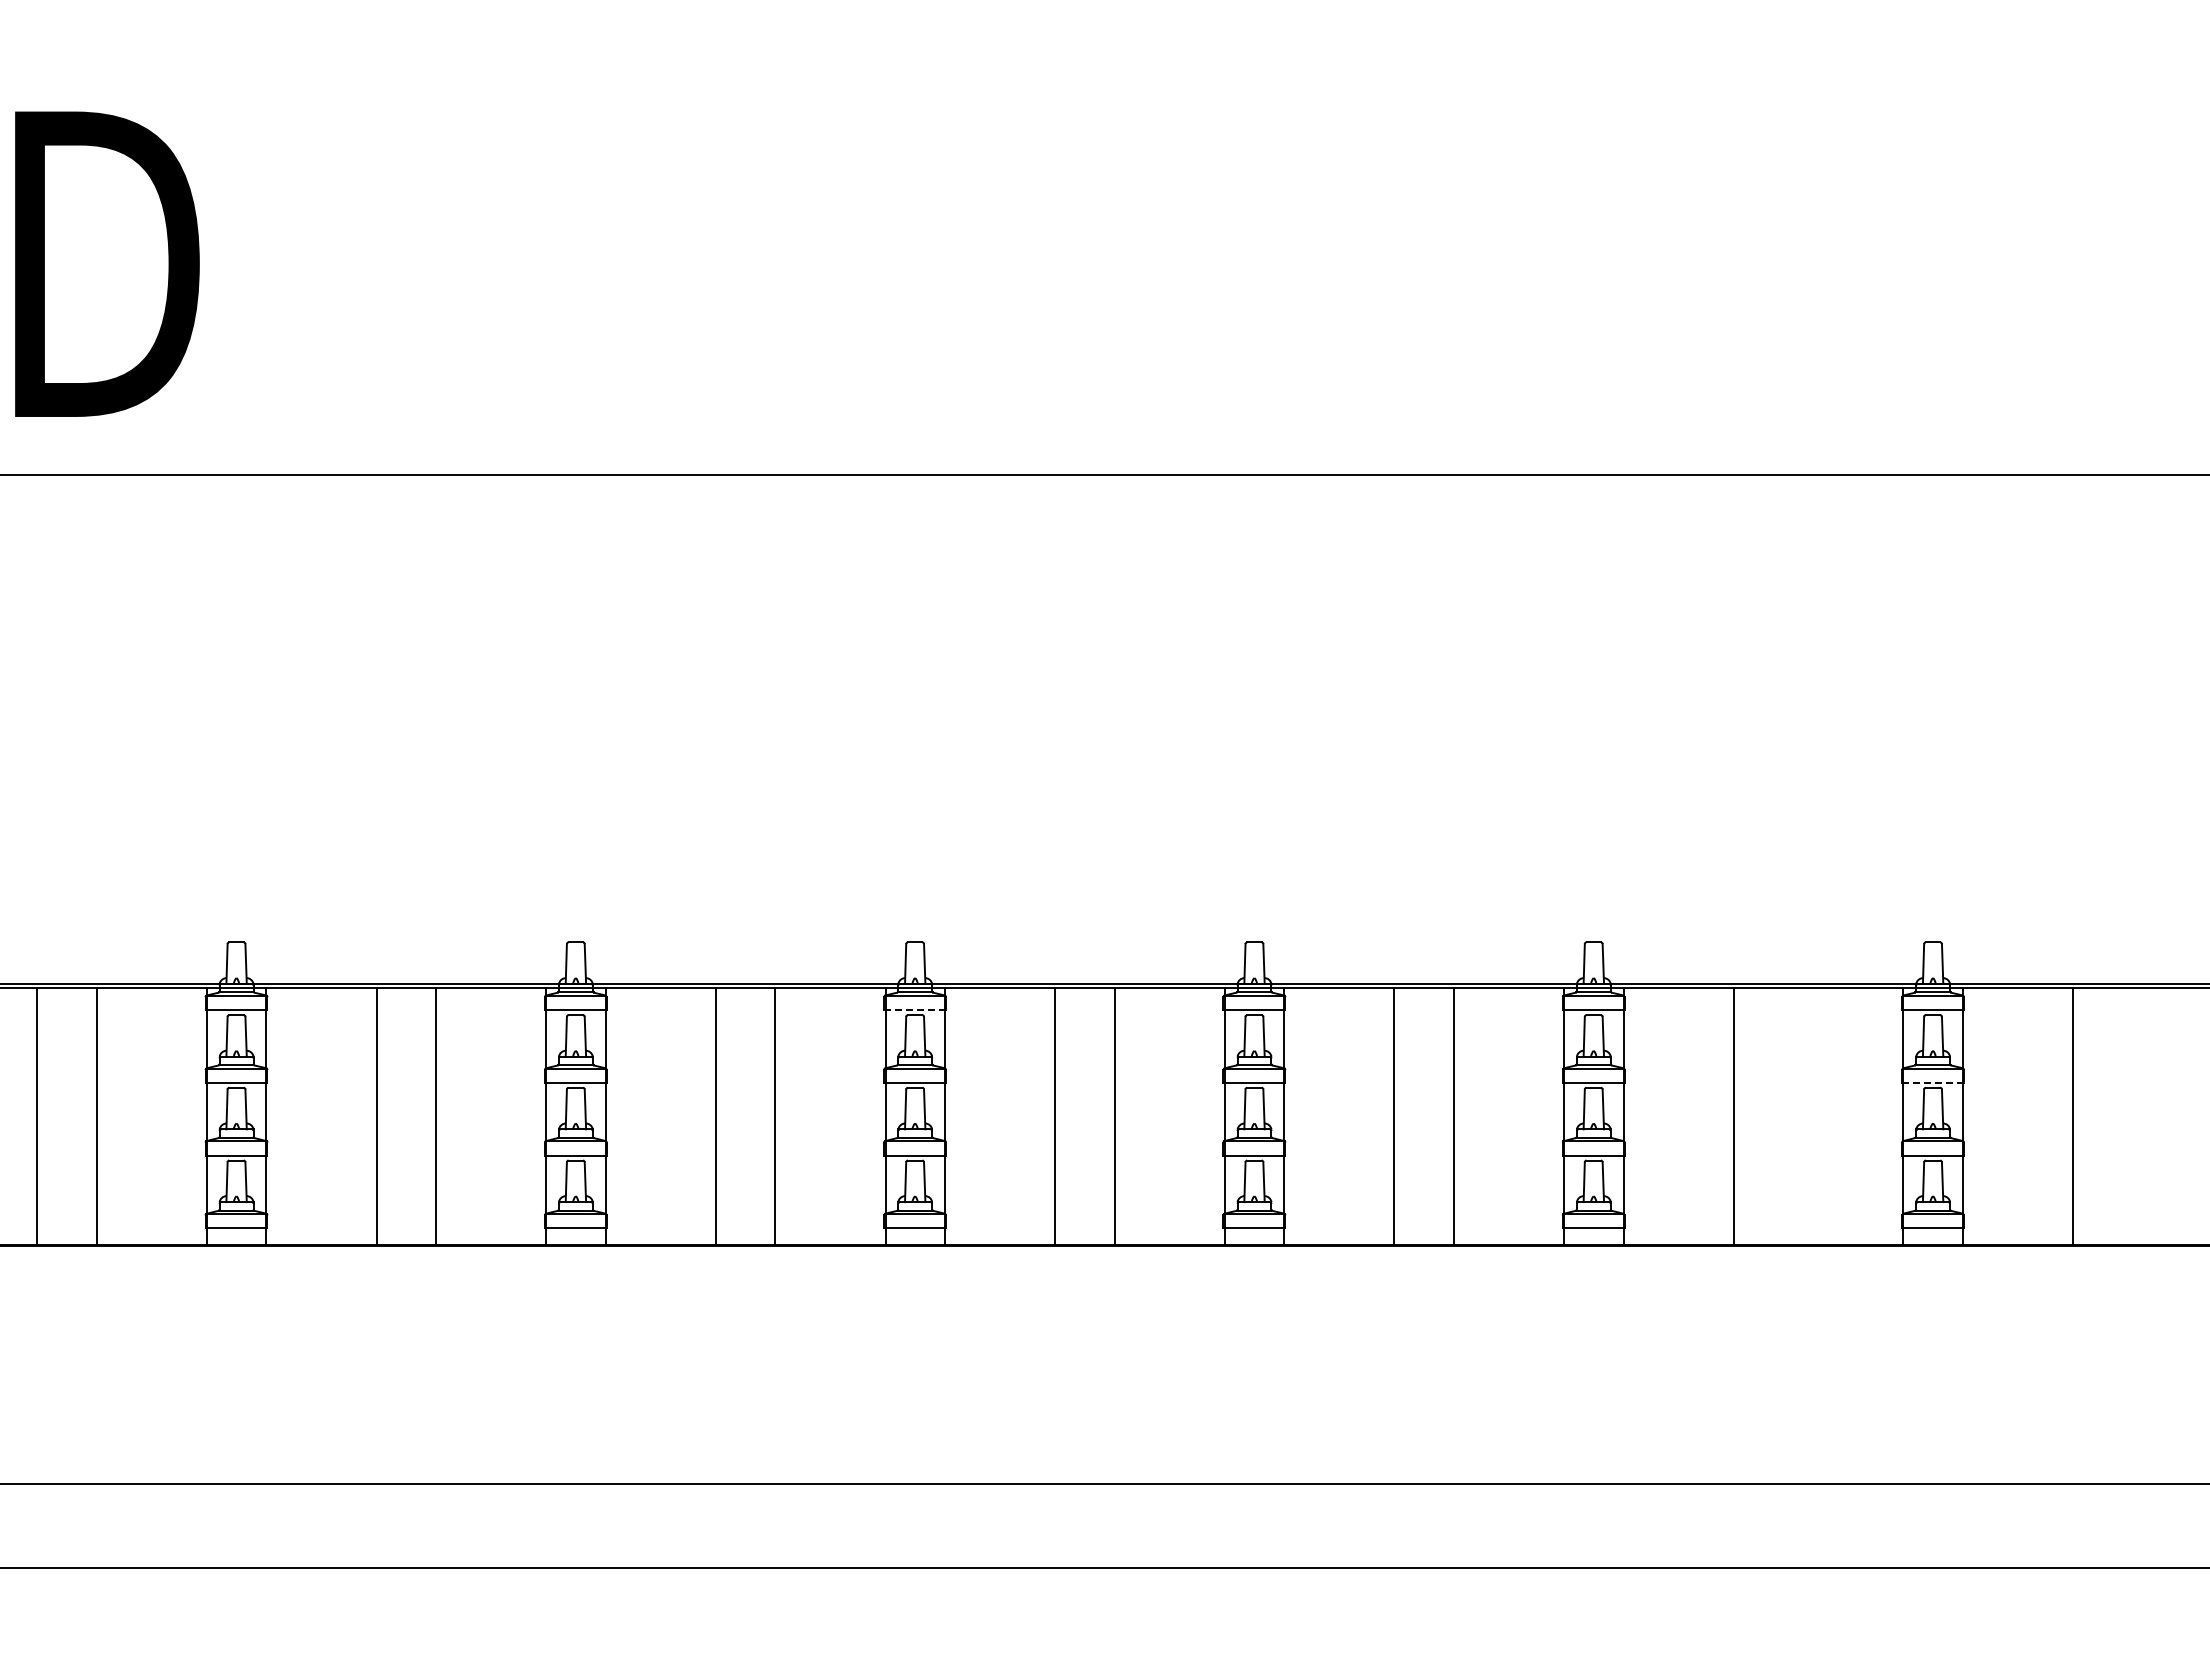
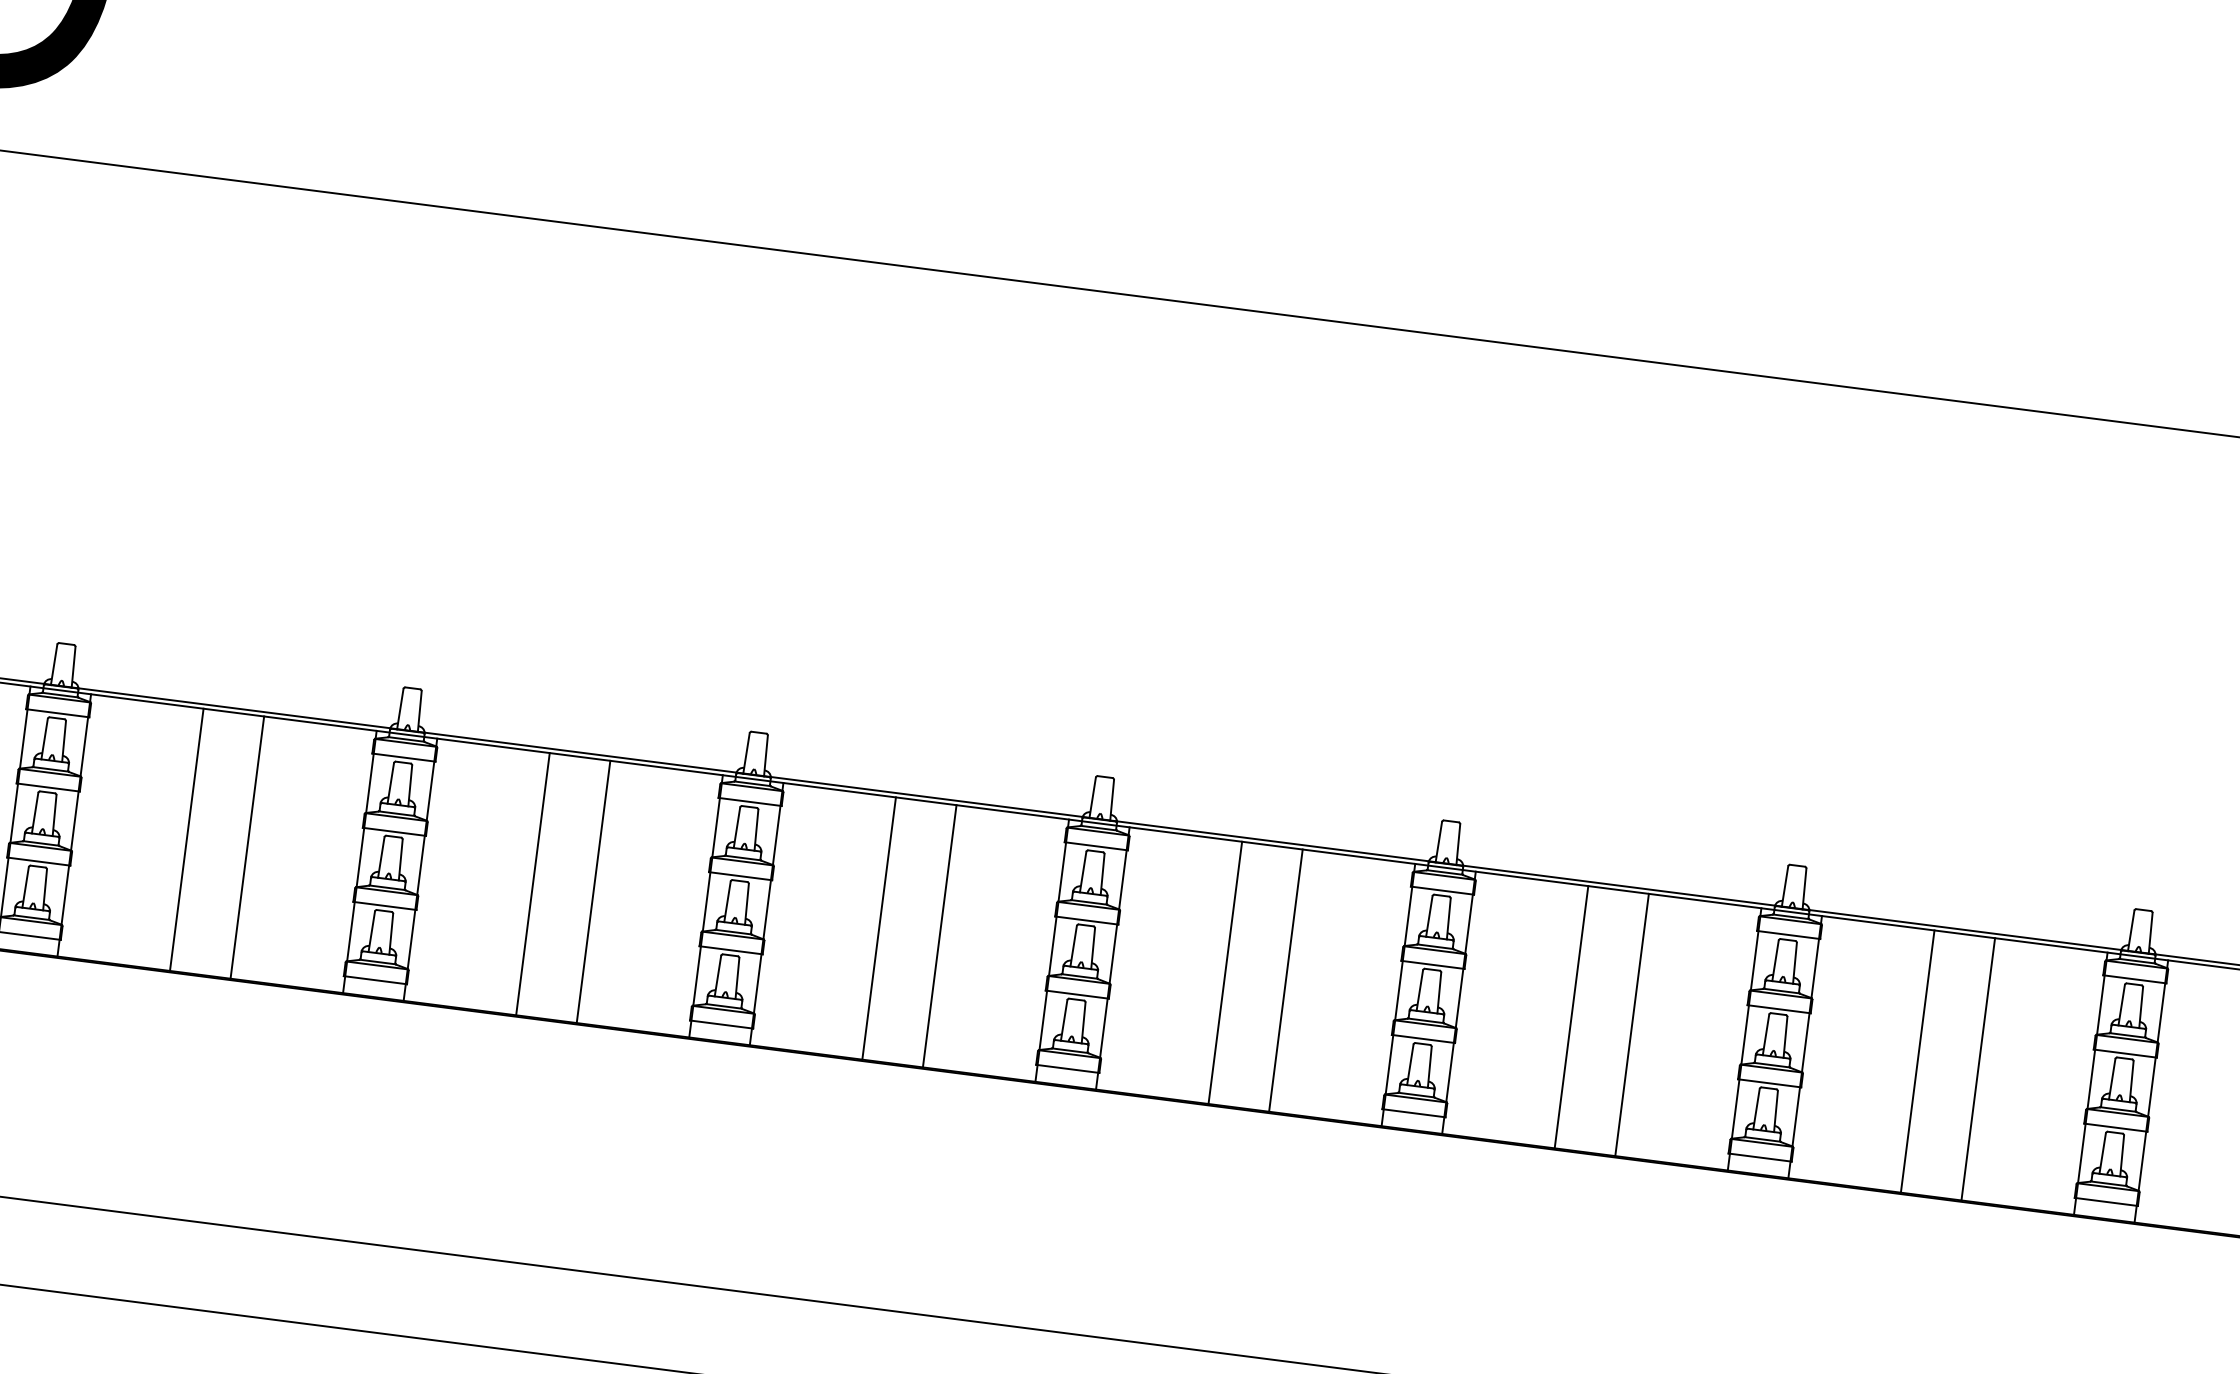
line: (915, 1010) -> (750, 802), dashed -> solid
line: (1933, 1083) -> (1779, 1009), dashed -> solid
line: (1793, 1115) -> (1632, 1024), added
line: (2132, 1115) -> (1978, 1068), added

